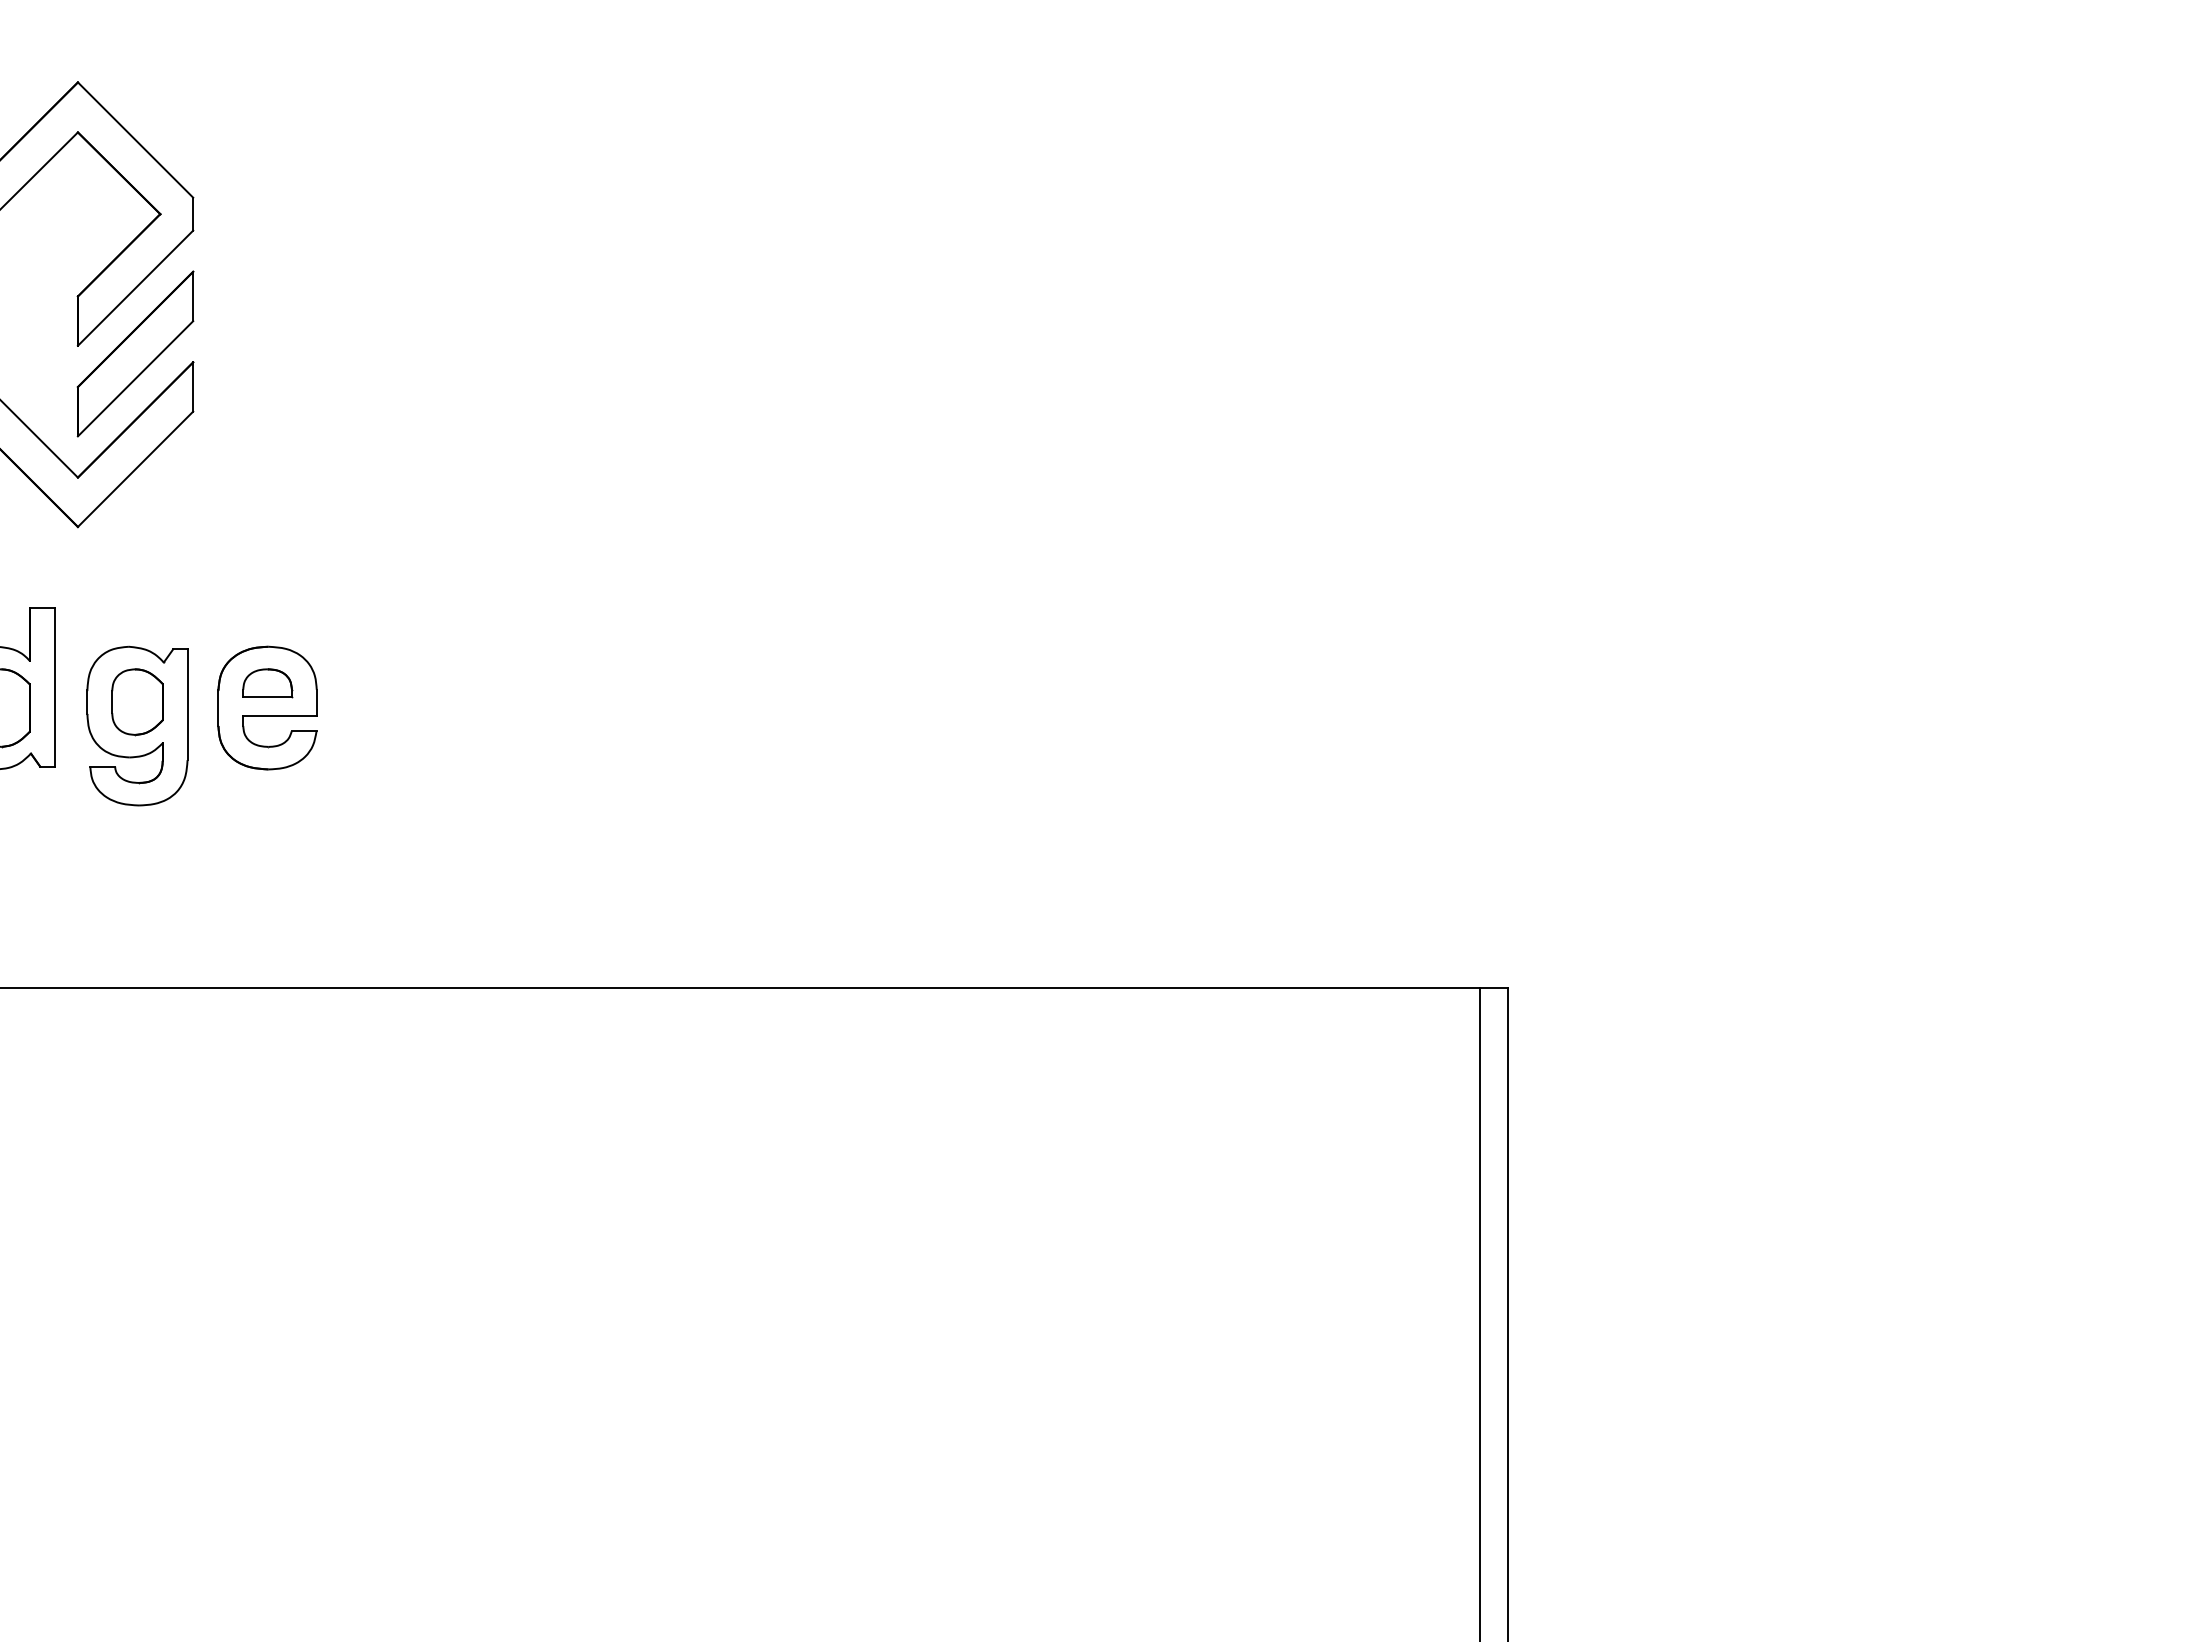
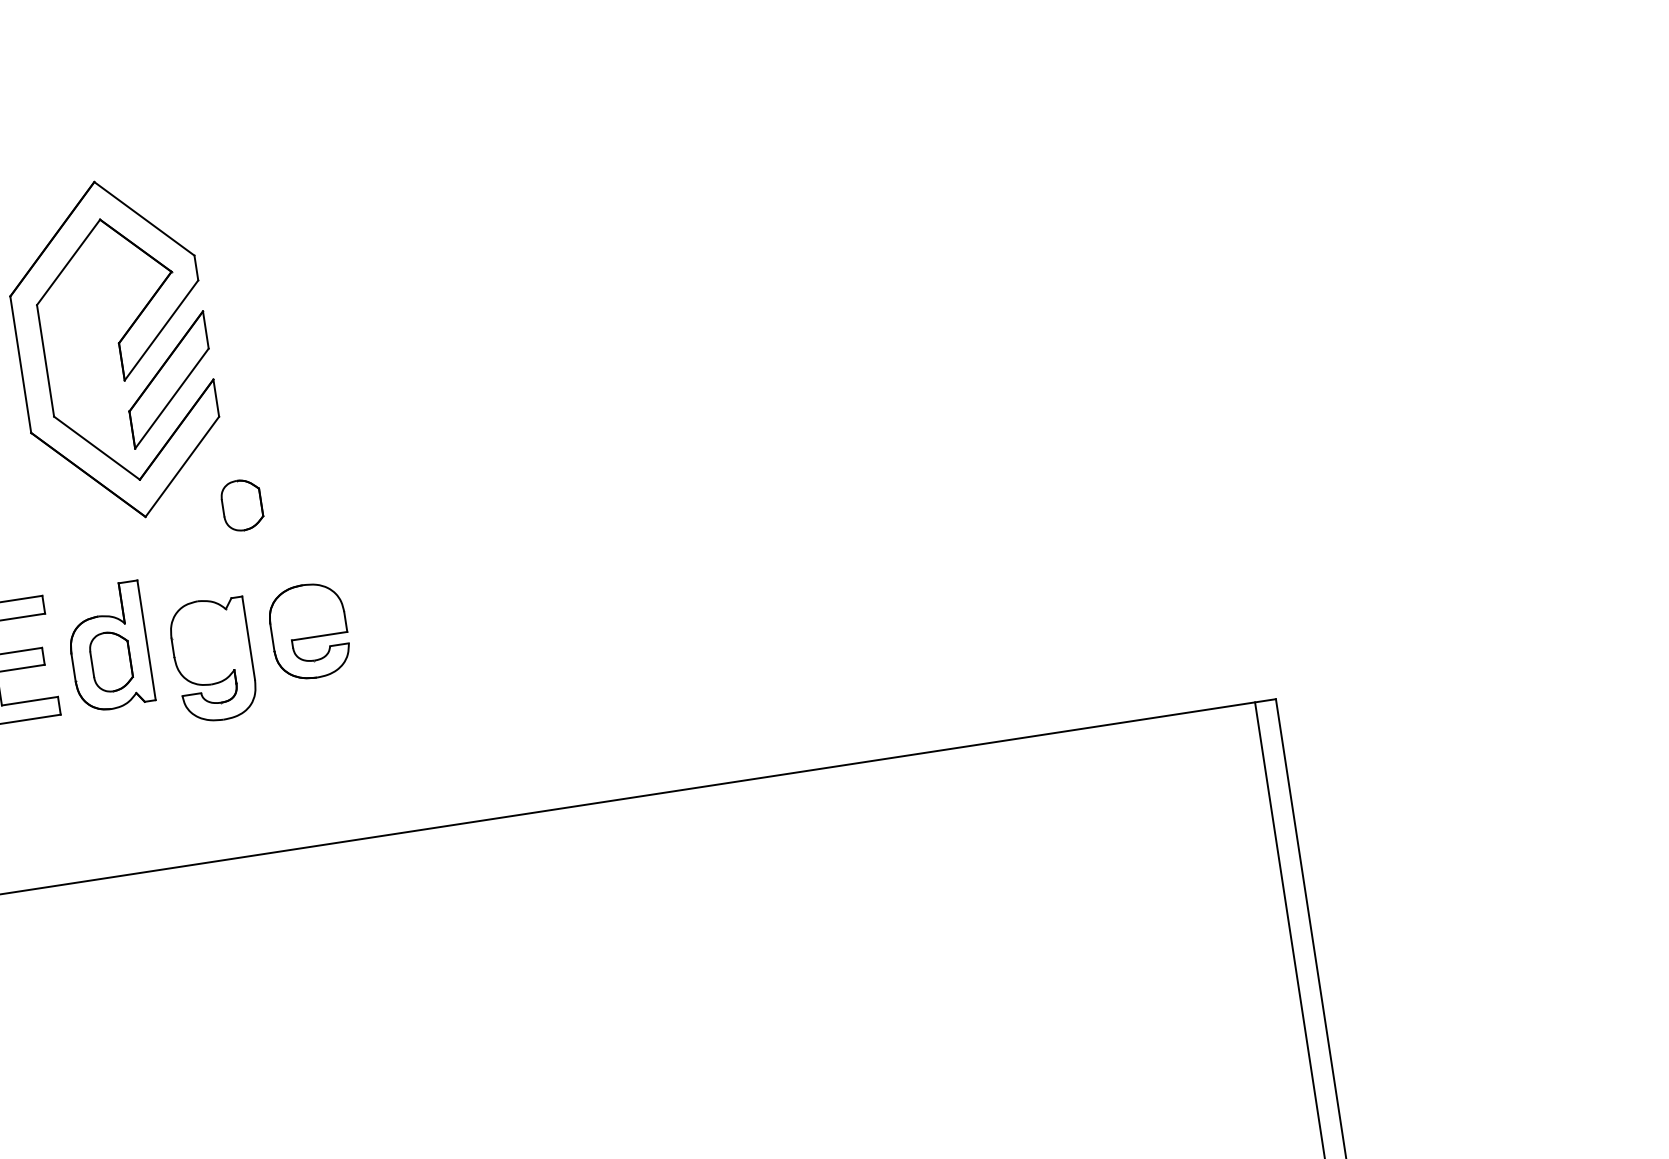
part: (267, 683) -> (306, 612), removed
part: (137, 702) -> (242, 505), moved

